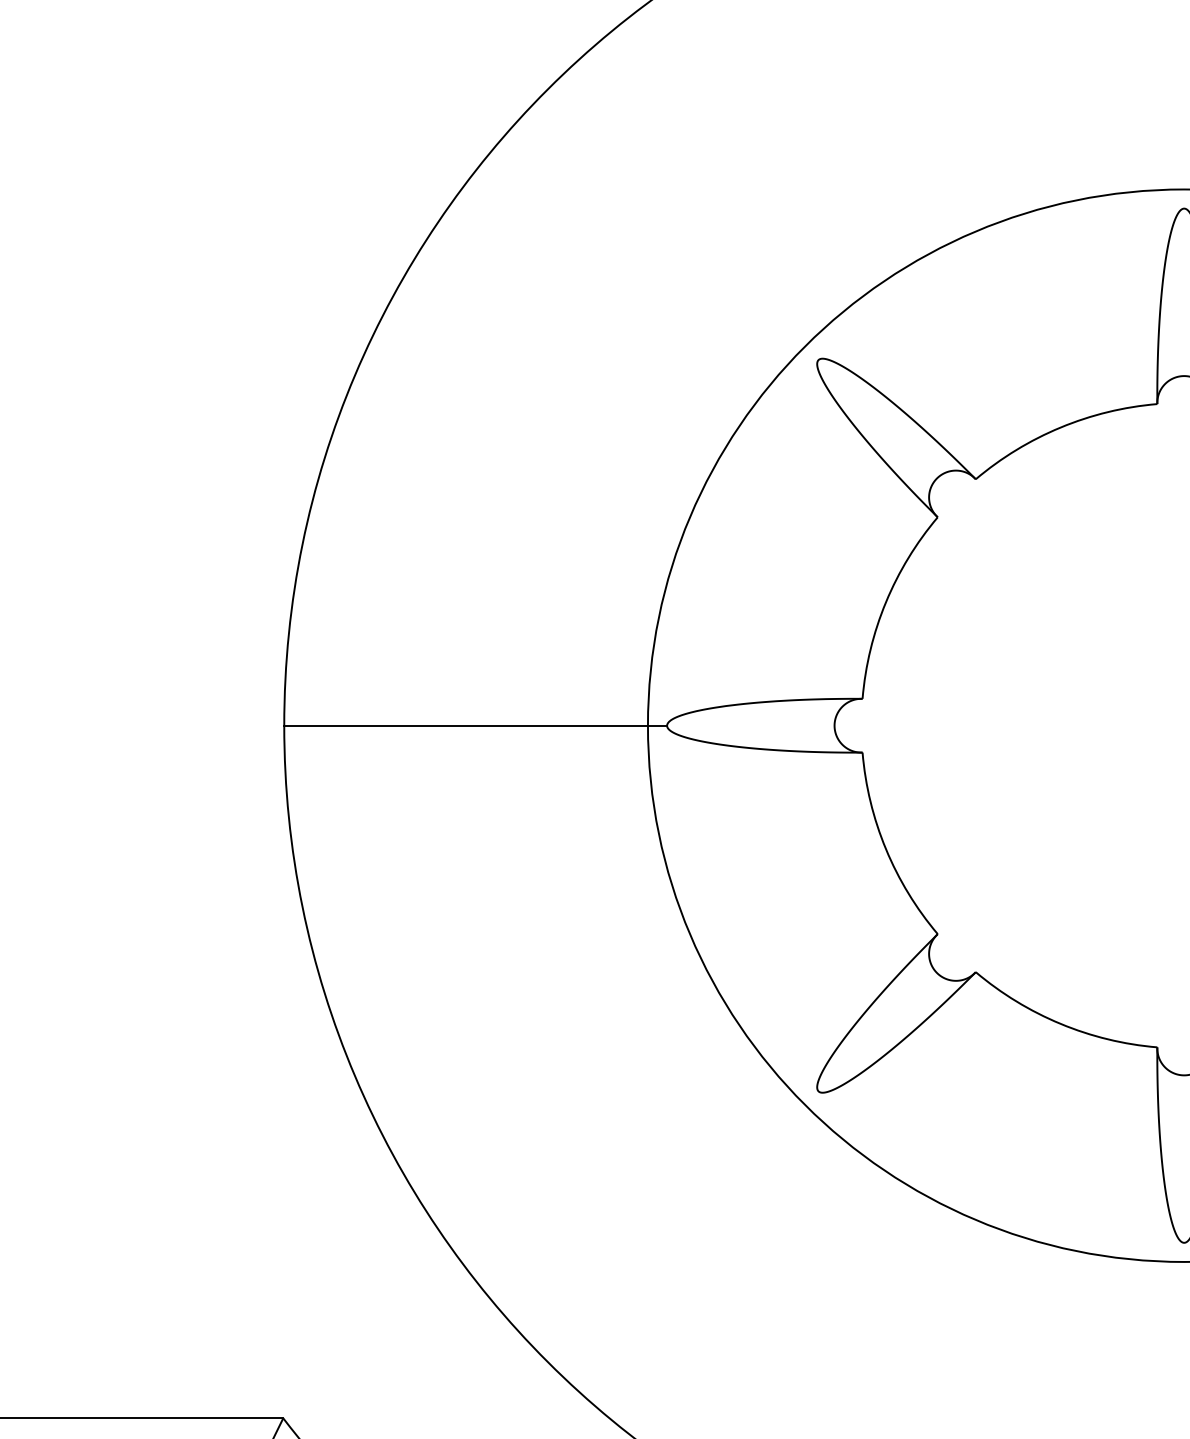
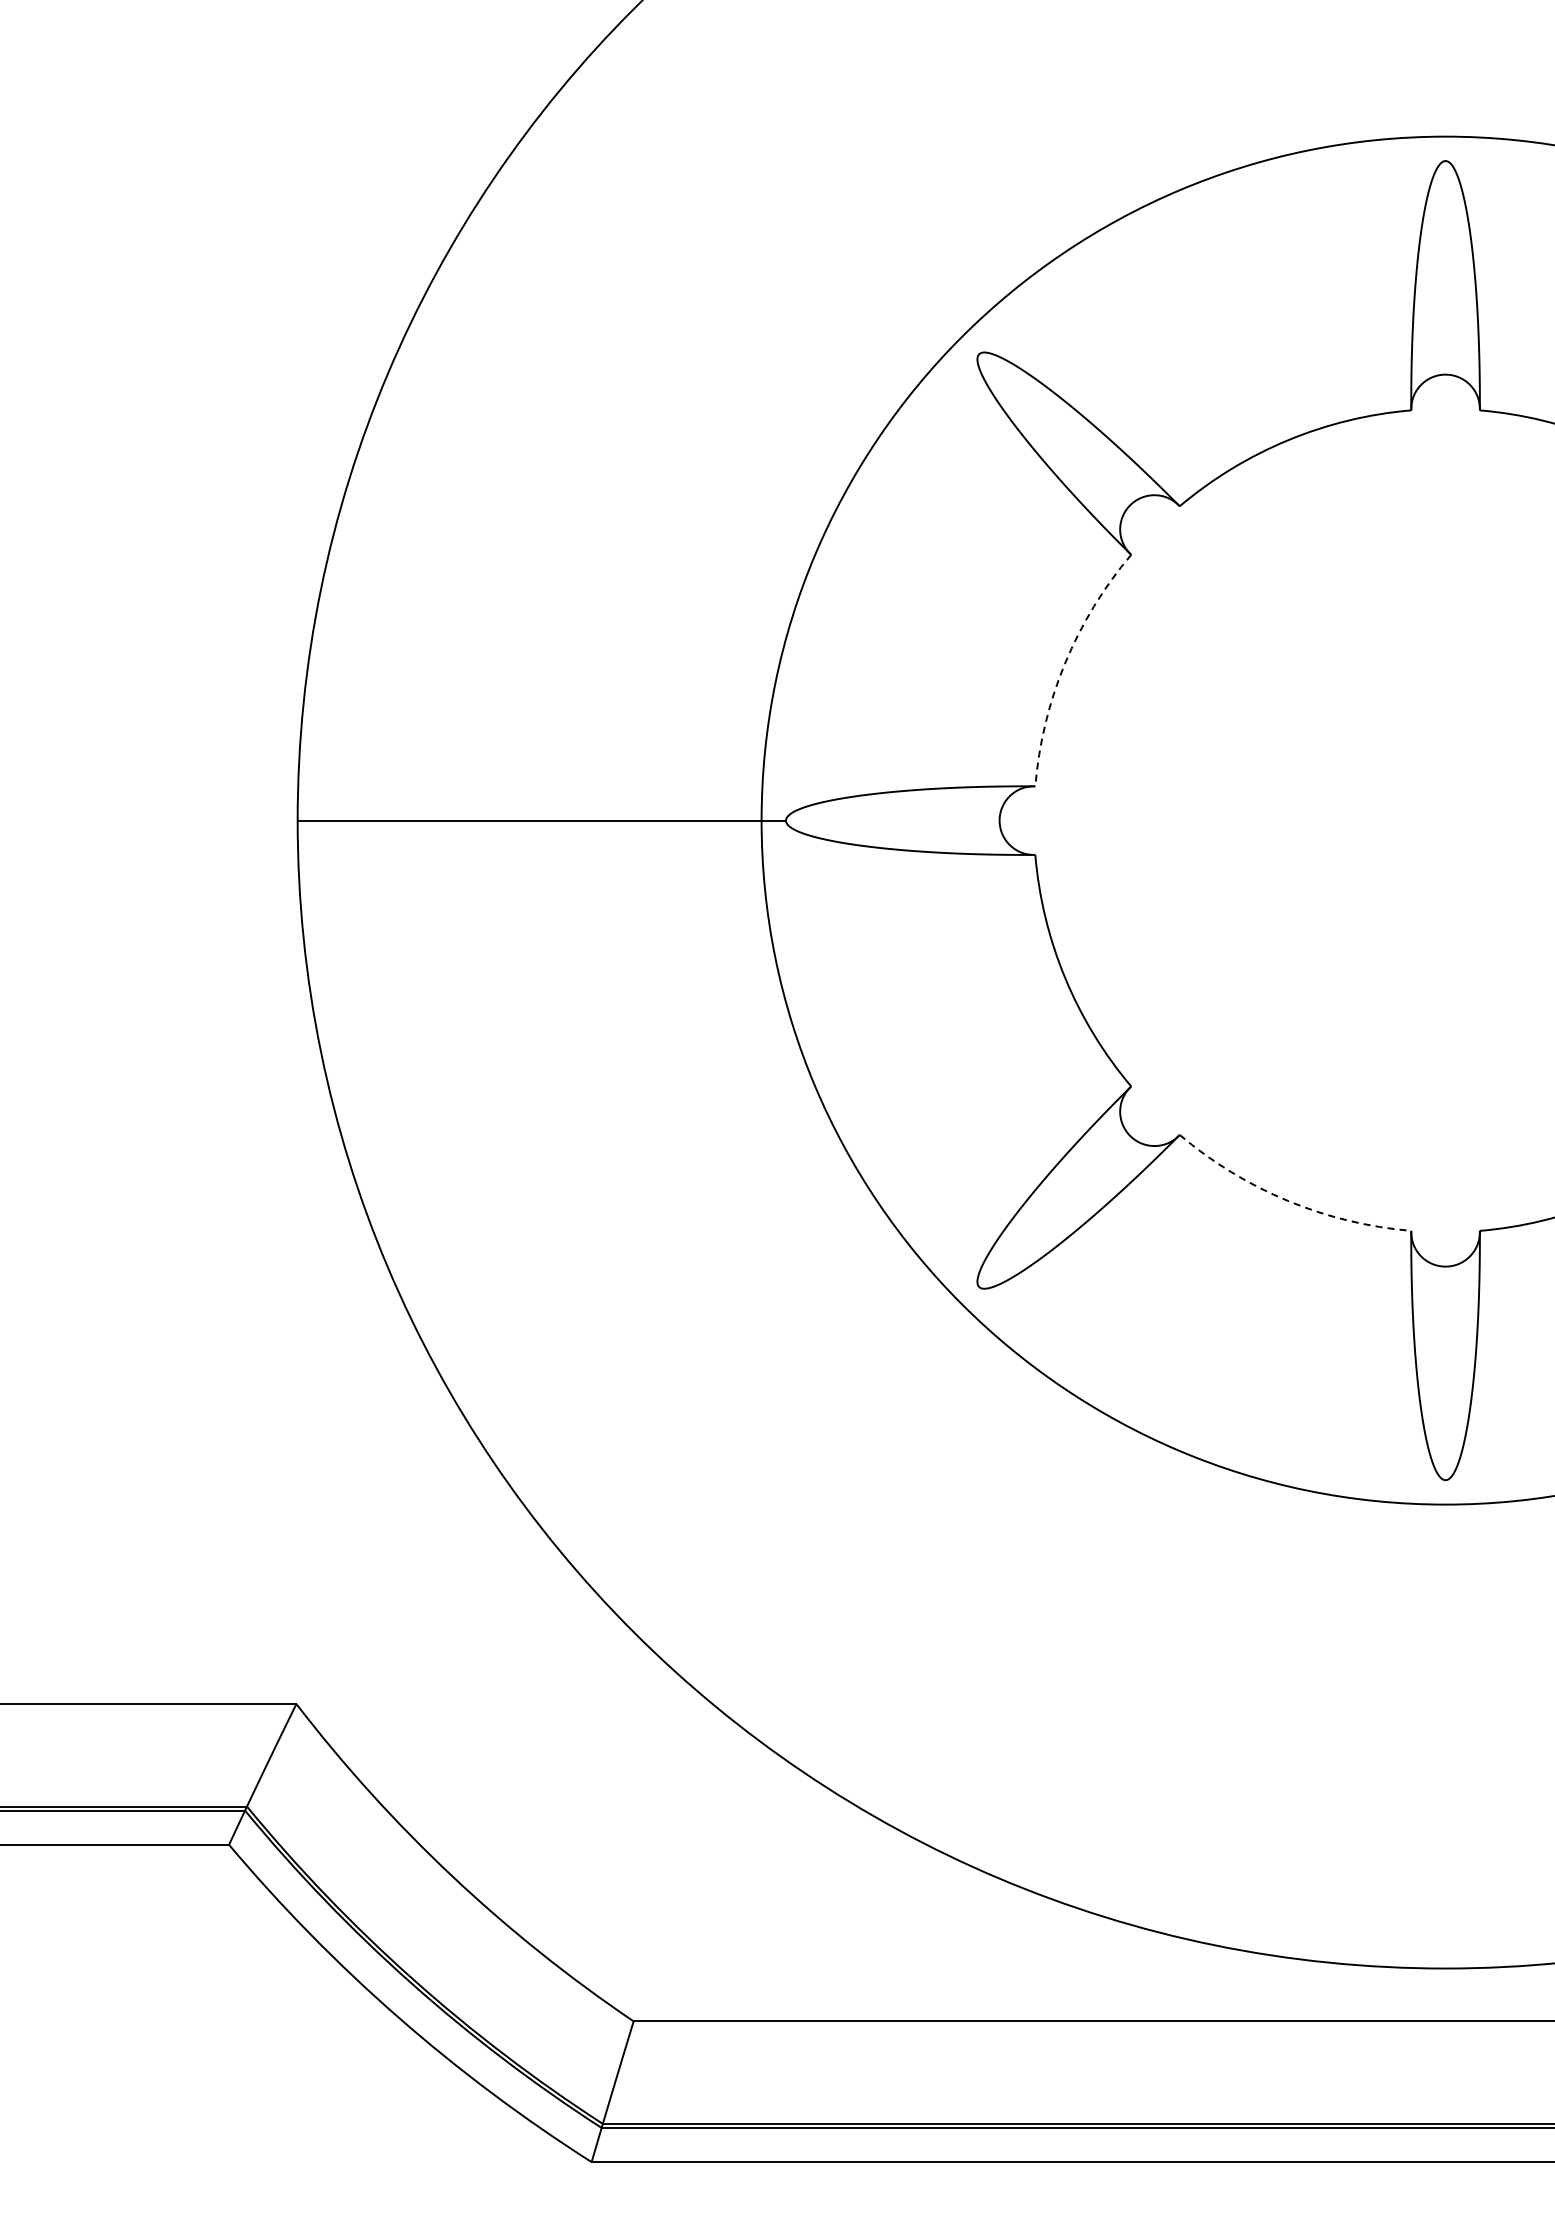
arc: (886, 602) -> (1065, 663), solid -> dashed
arc: (1061, 1023) -> (1288, 1200), solid -> dashed

